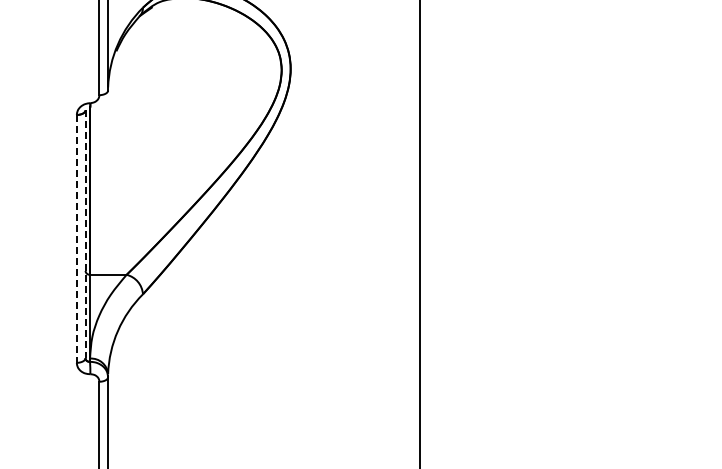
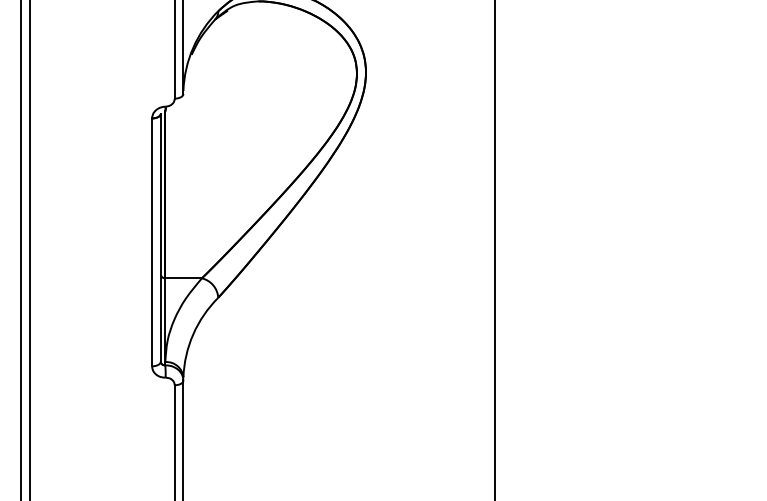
line: (85, 234) -> (160, 237), dashed -> solid
line: (77, 239) -> (152, 242), dashed -> solid

